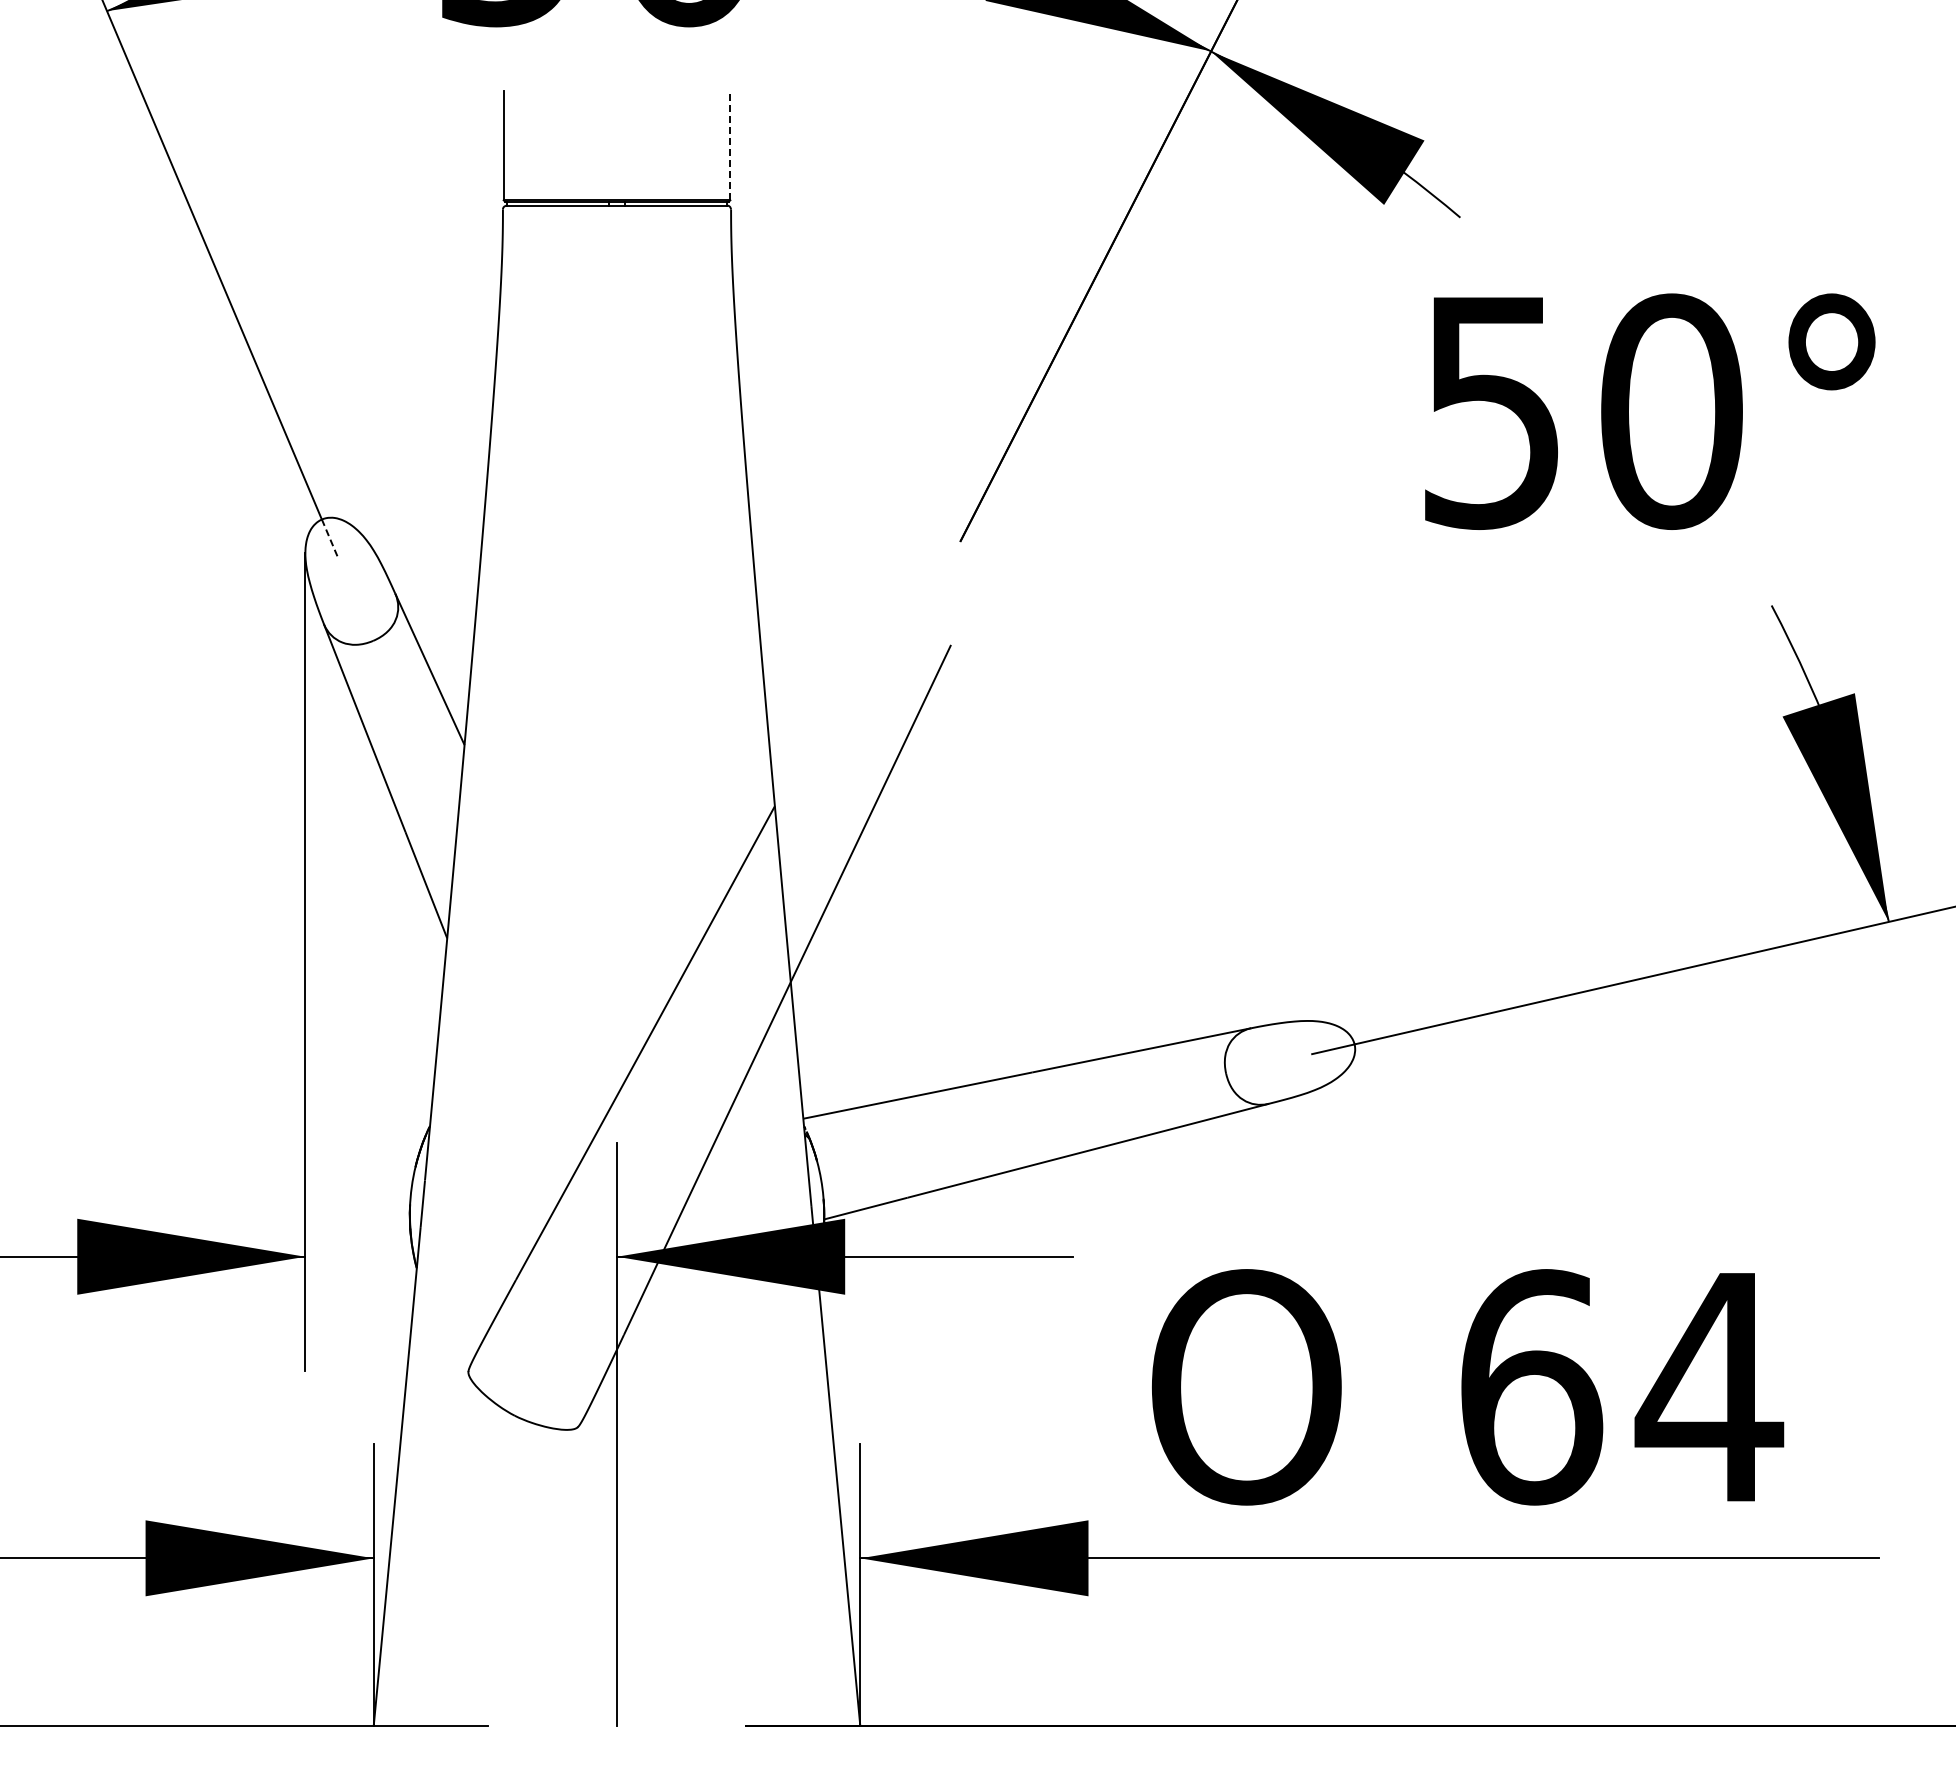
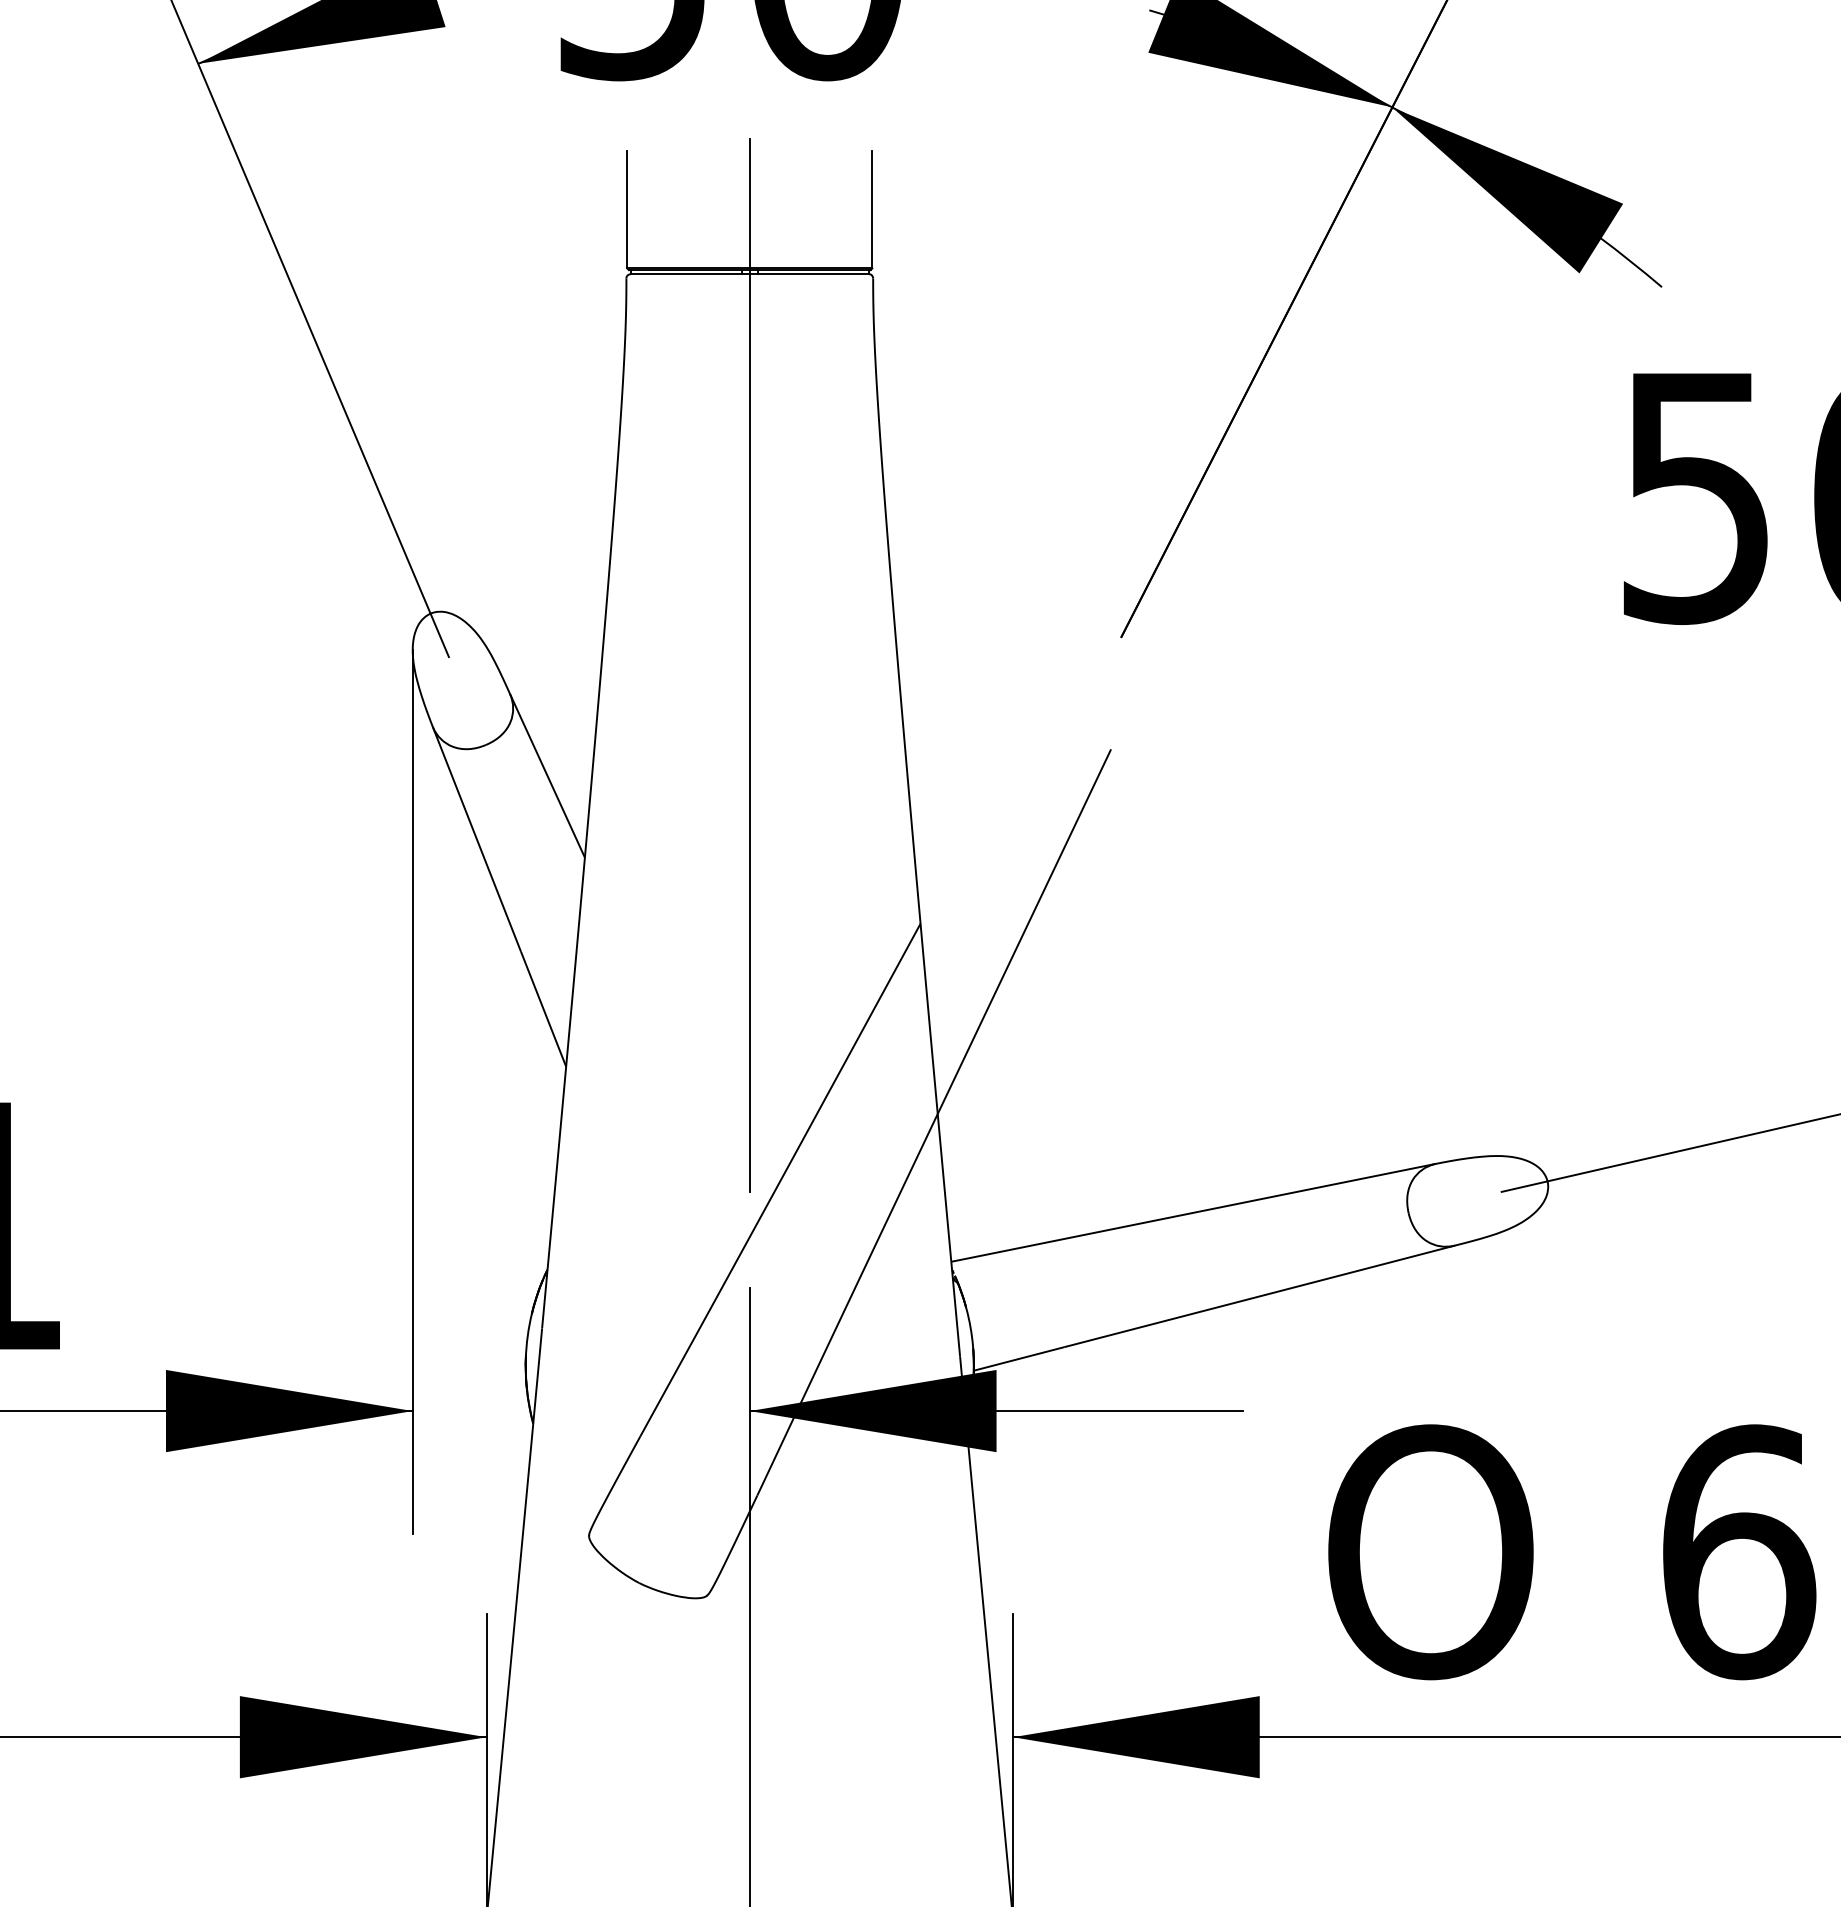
line: (730, 145) -> (872, 209), dashed -> solid
line: (330, 539) -> (439, 635), dashed -> solid
line: (617, 567) -> (750, 665), added

